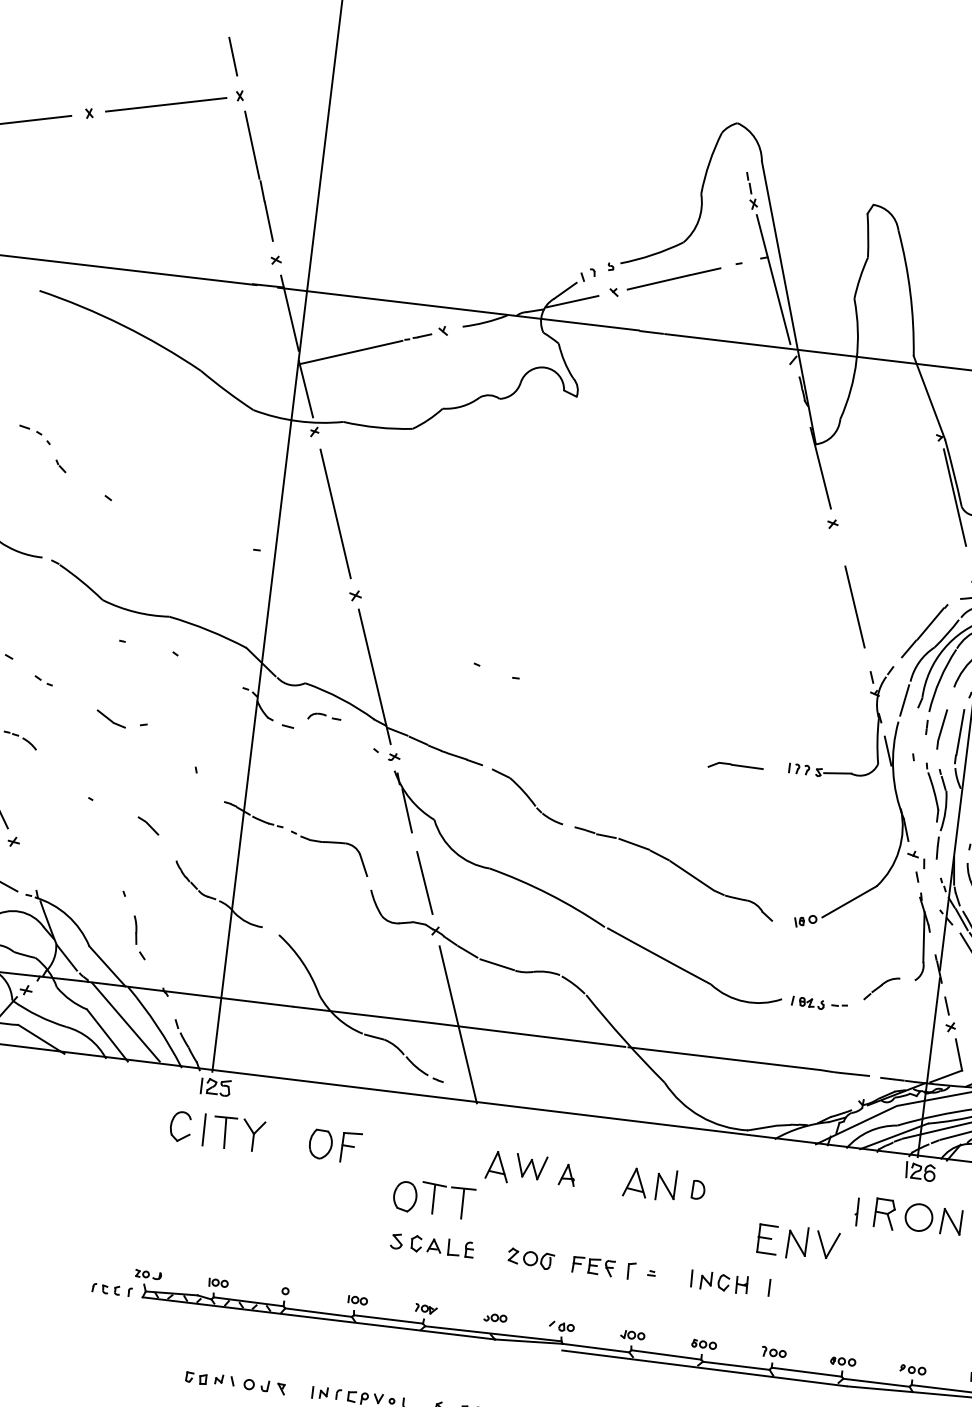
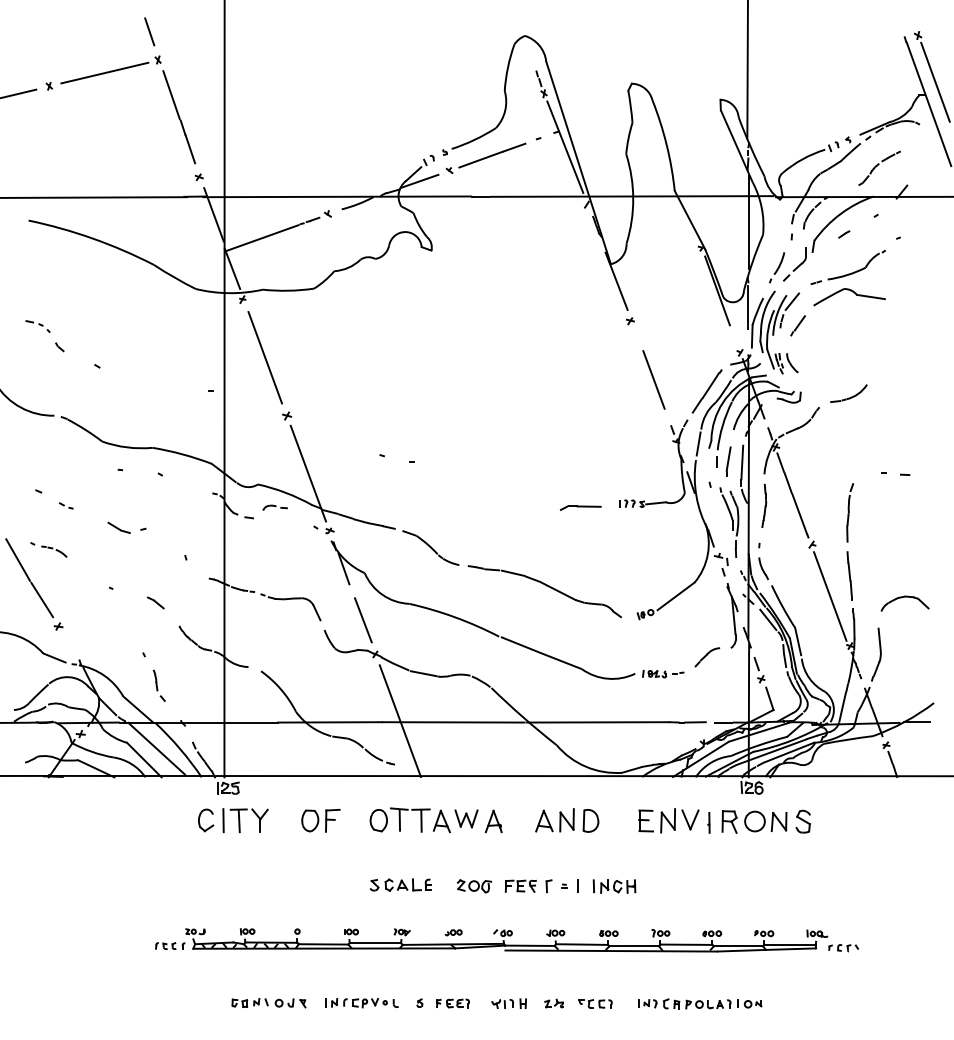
part: (567, 1174) -> (493, 821), size x1.43
part: (697, 1189) -> (590, 820), size x1.67
part: (433, 1198) -> (399, 819), moved
part: (797, 1242) -> (668, 820), moved
line: (769, 1286) -> (577, 885), moved

